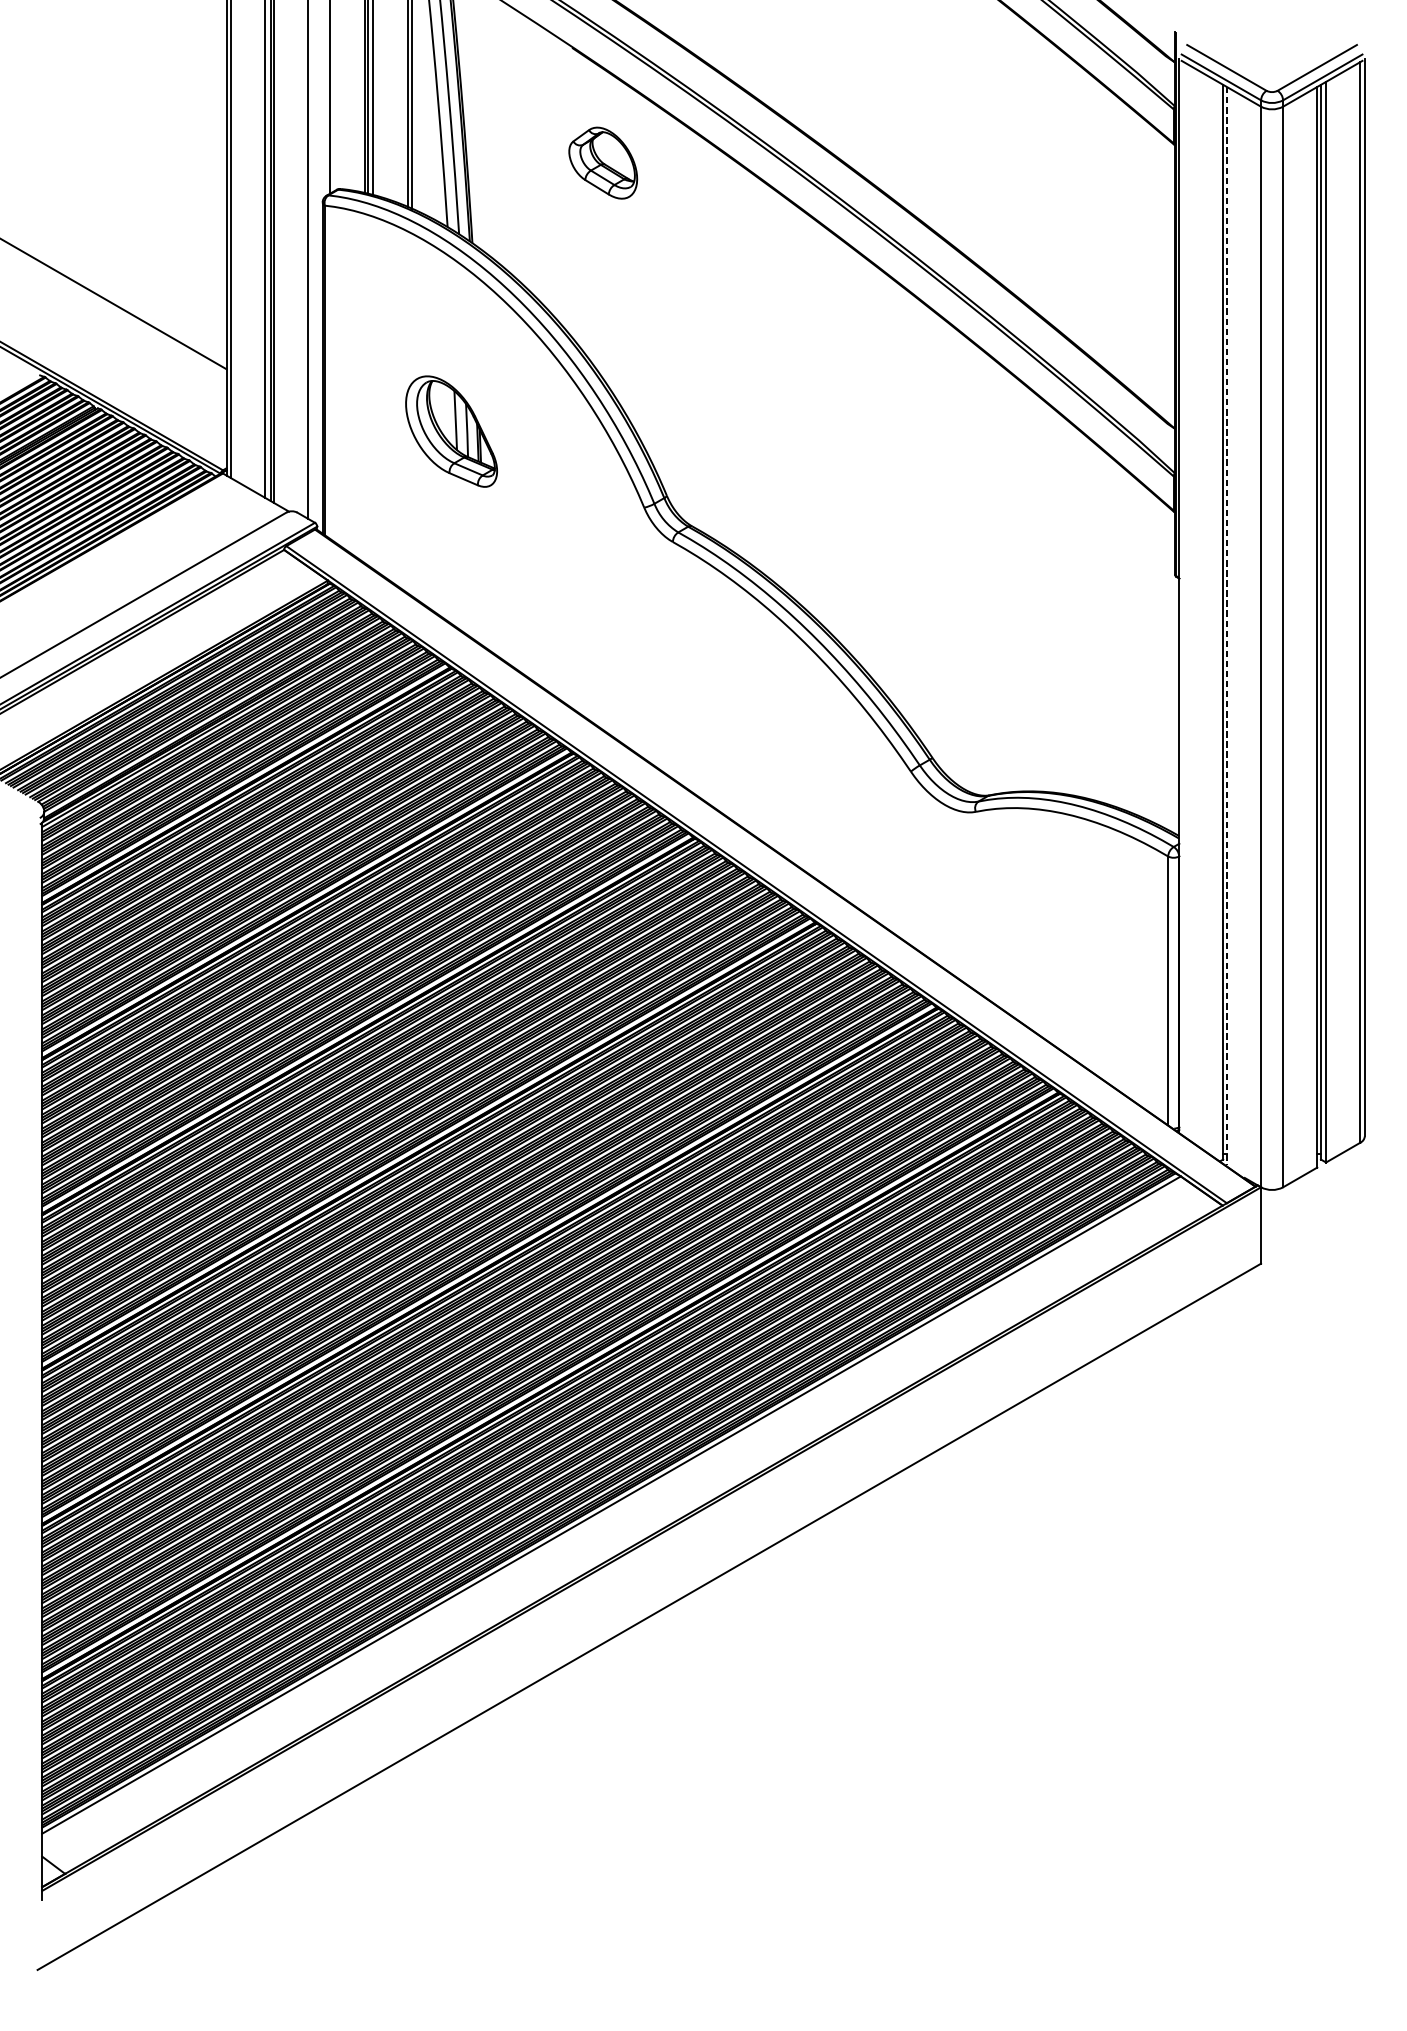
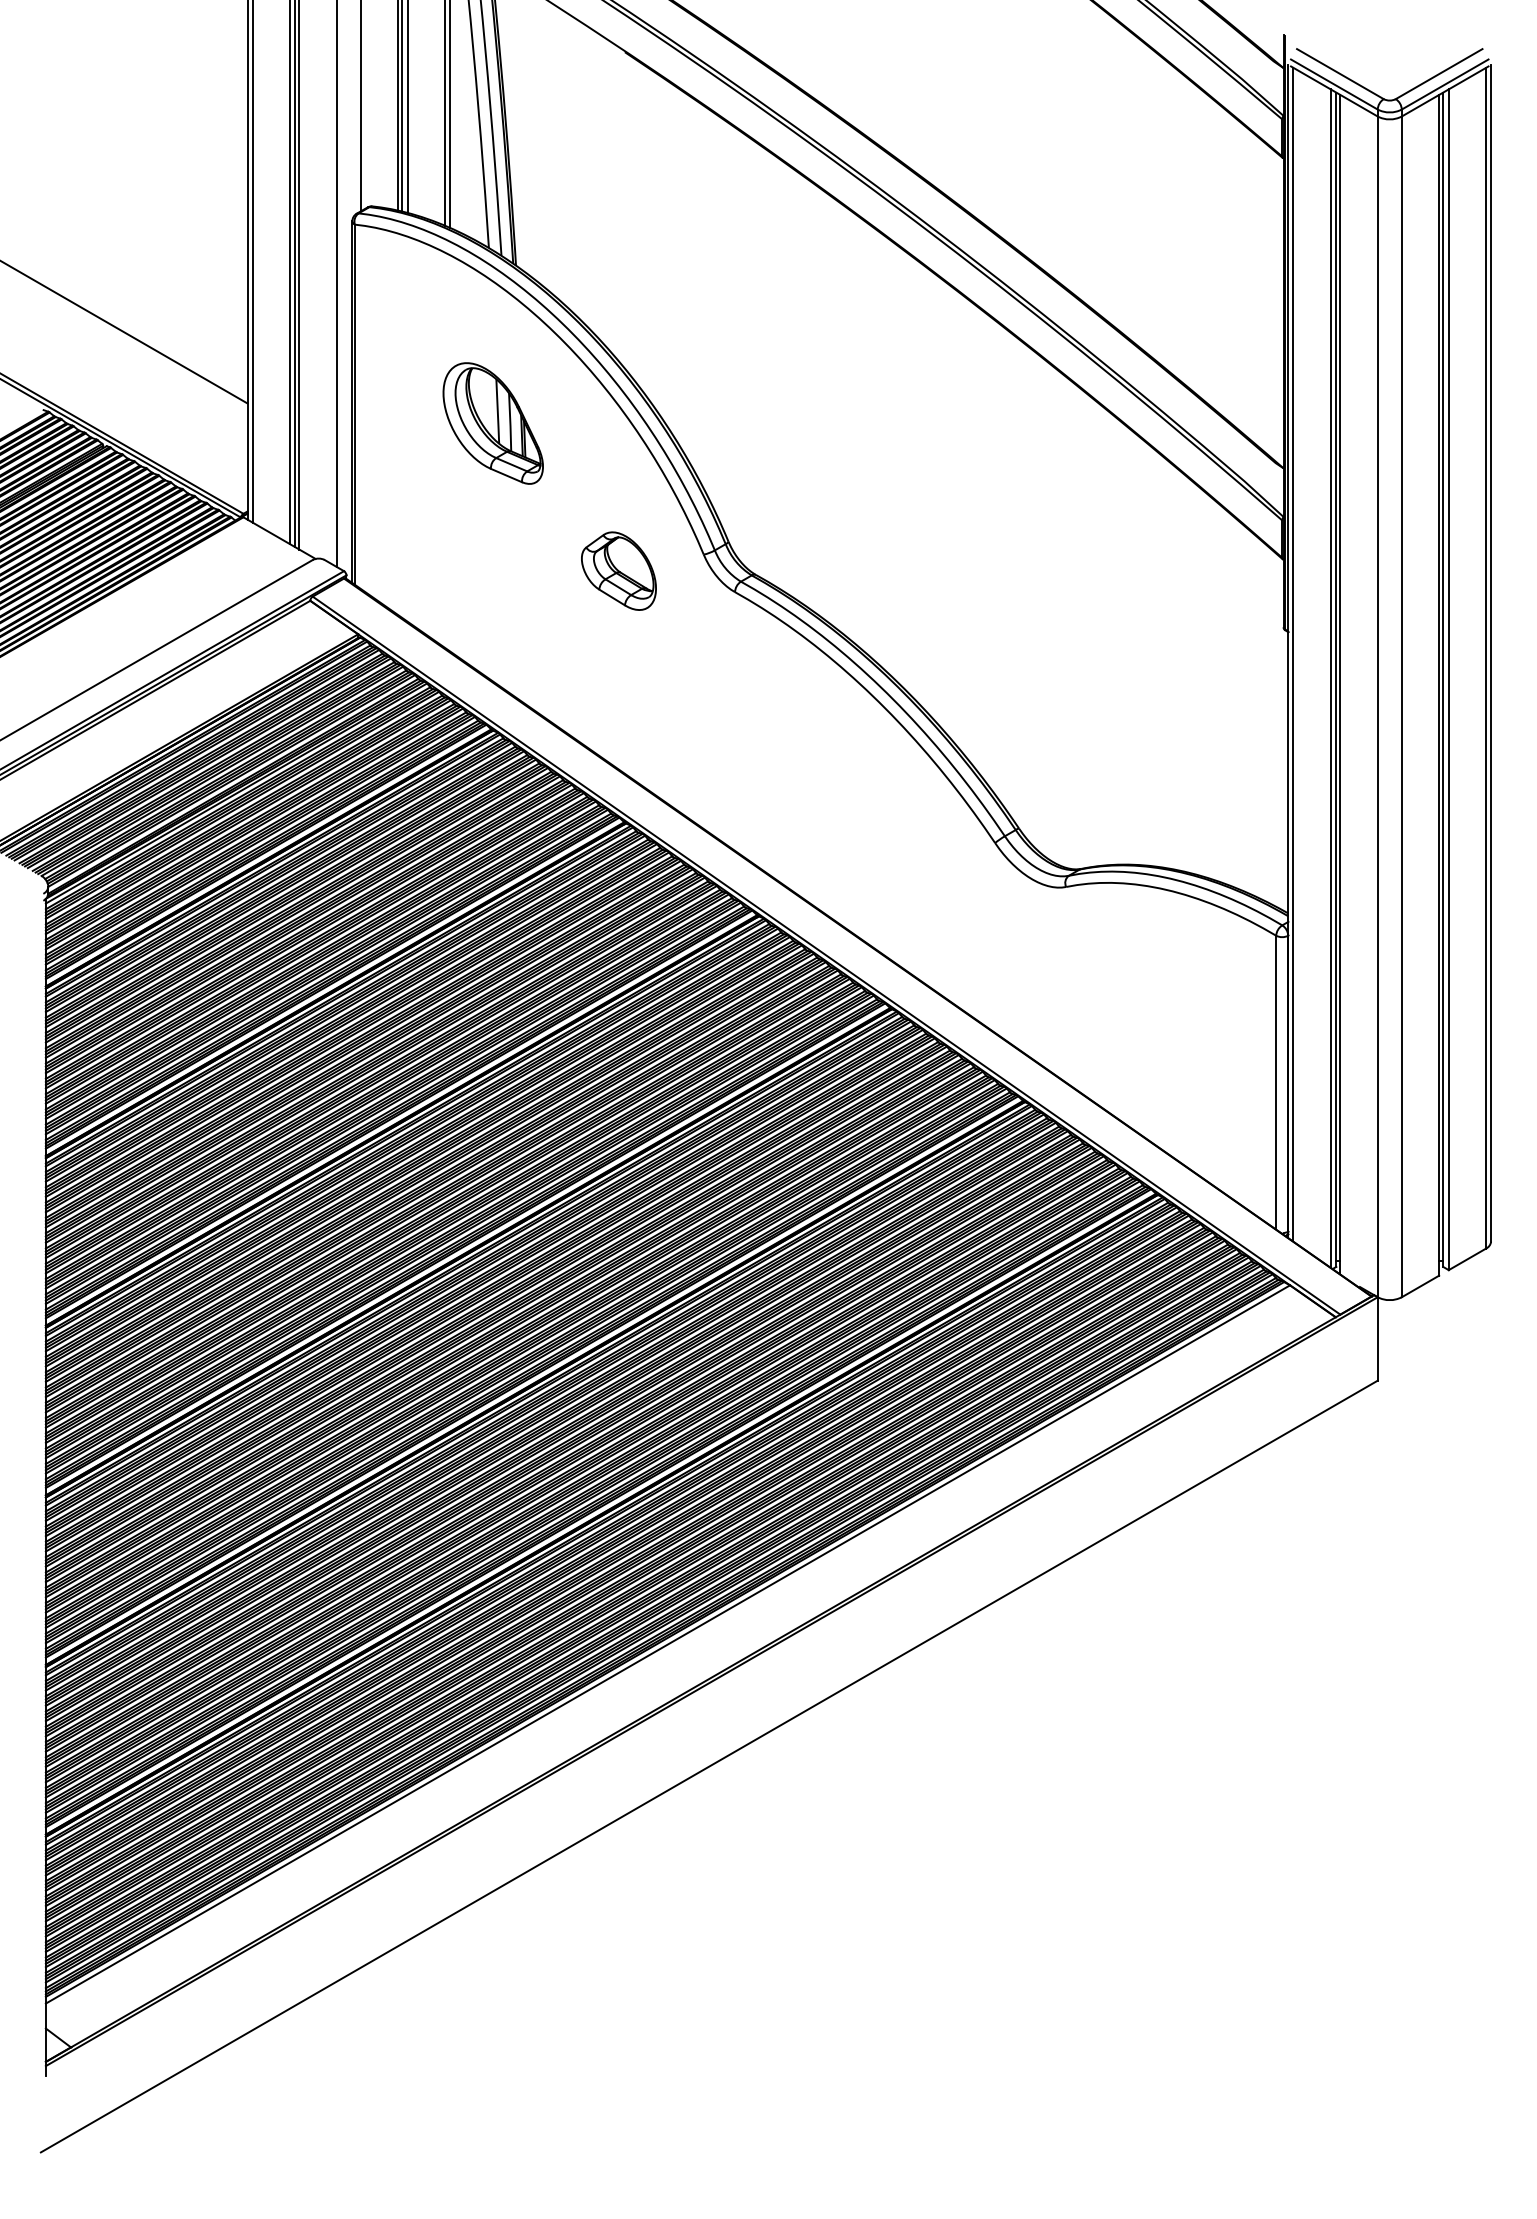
part: (602, 162) -> (618, 570), moved
part: (450, 431) -> (492, 423), moved
line: (1183, 598) -> (1293, 653), added
line: (1217, 620) -> (1330, 677), added
line: (1226, 626) -> (1340, 684), dashed -> solid

